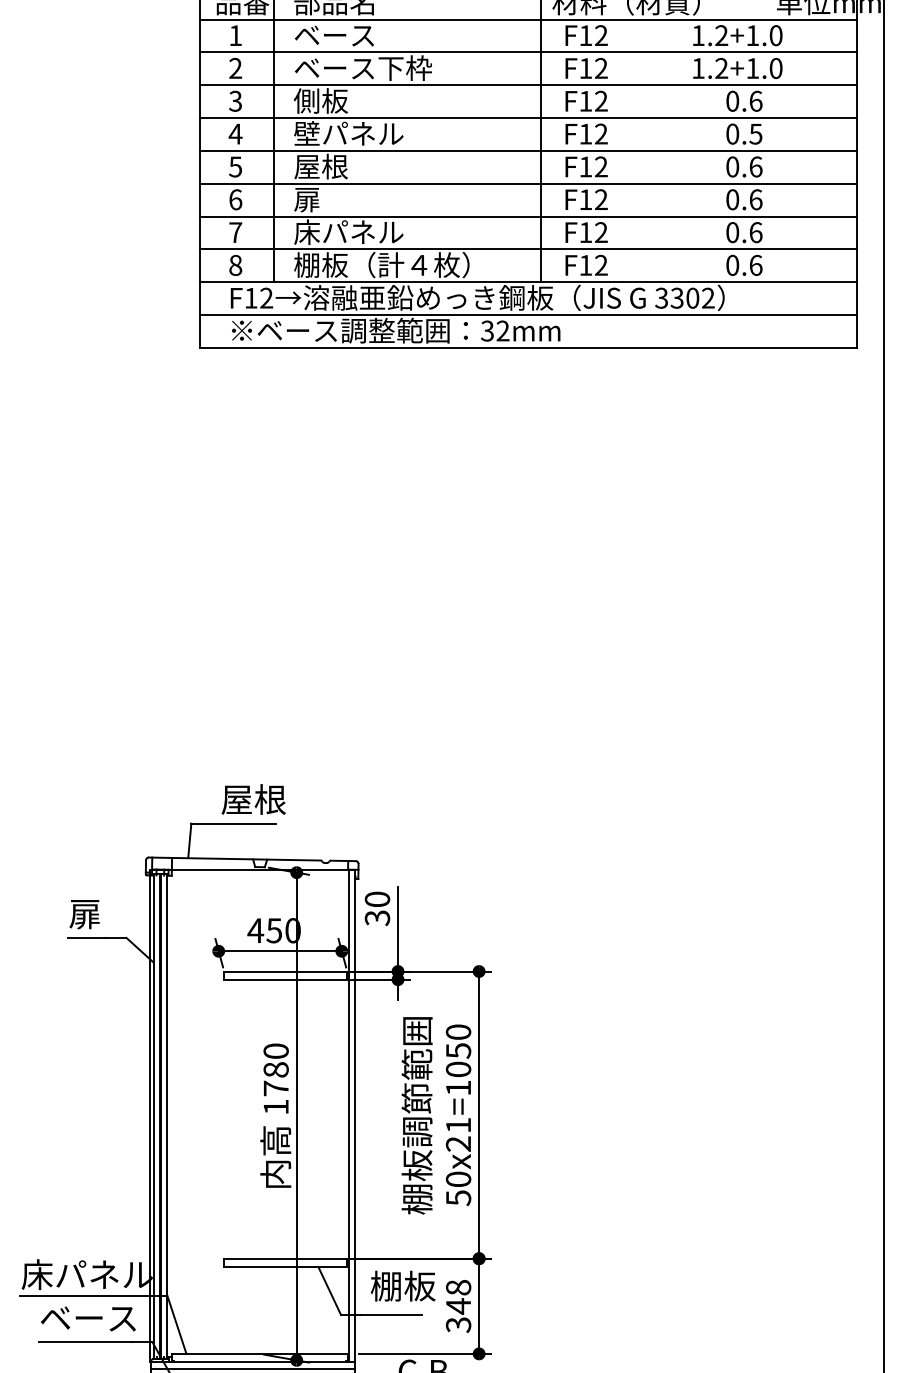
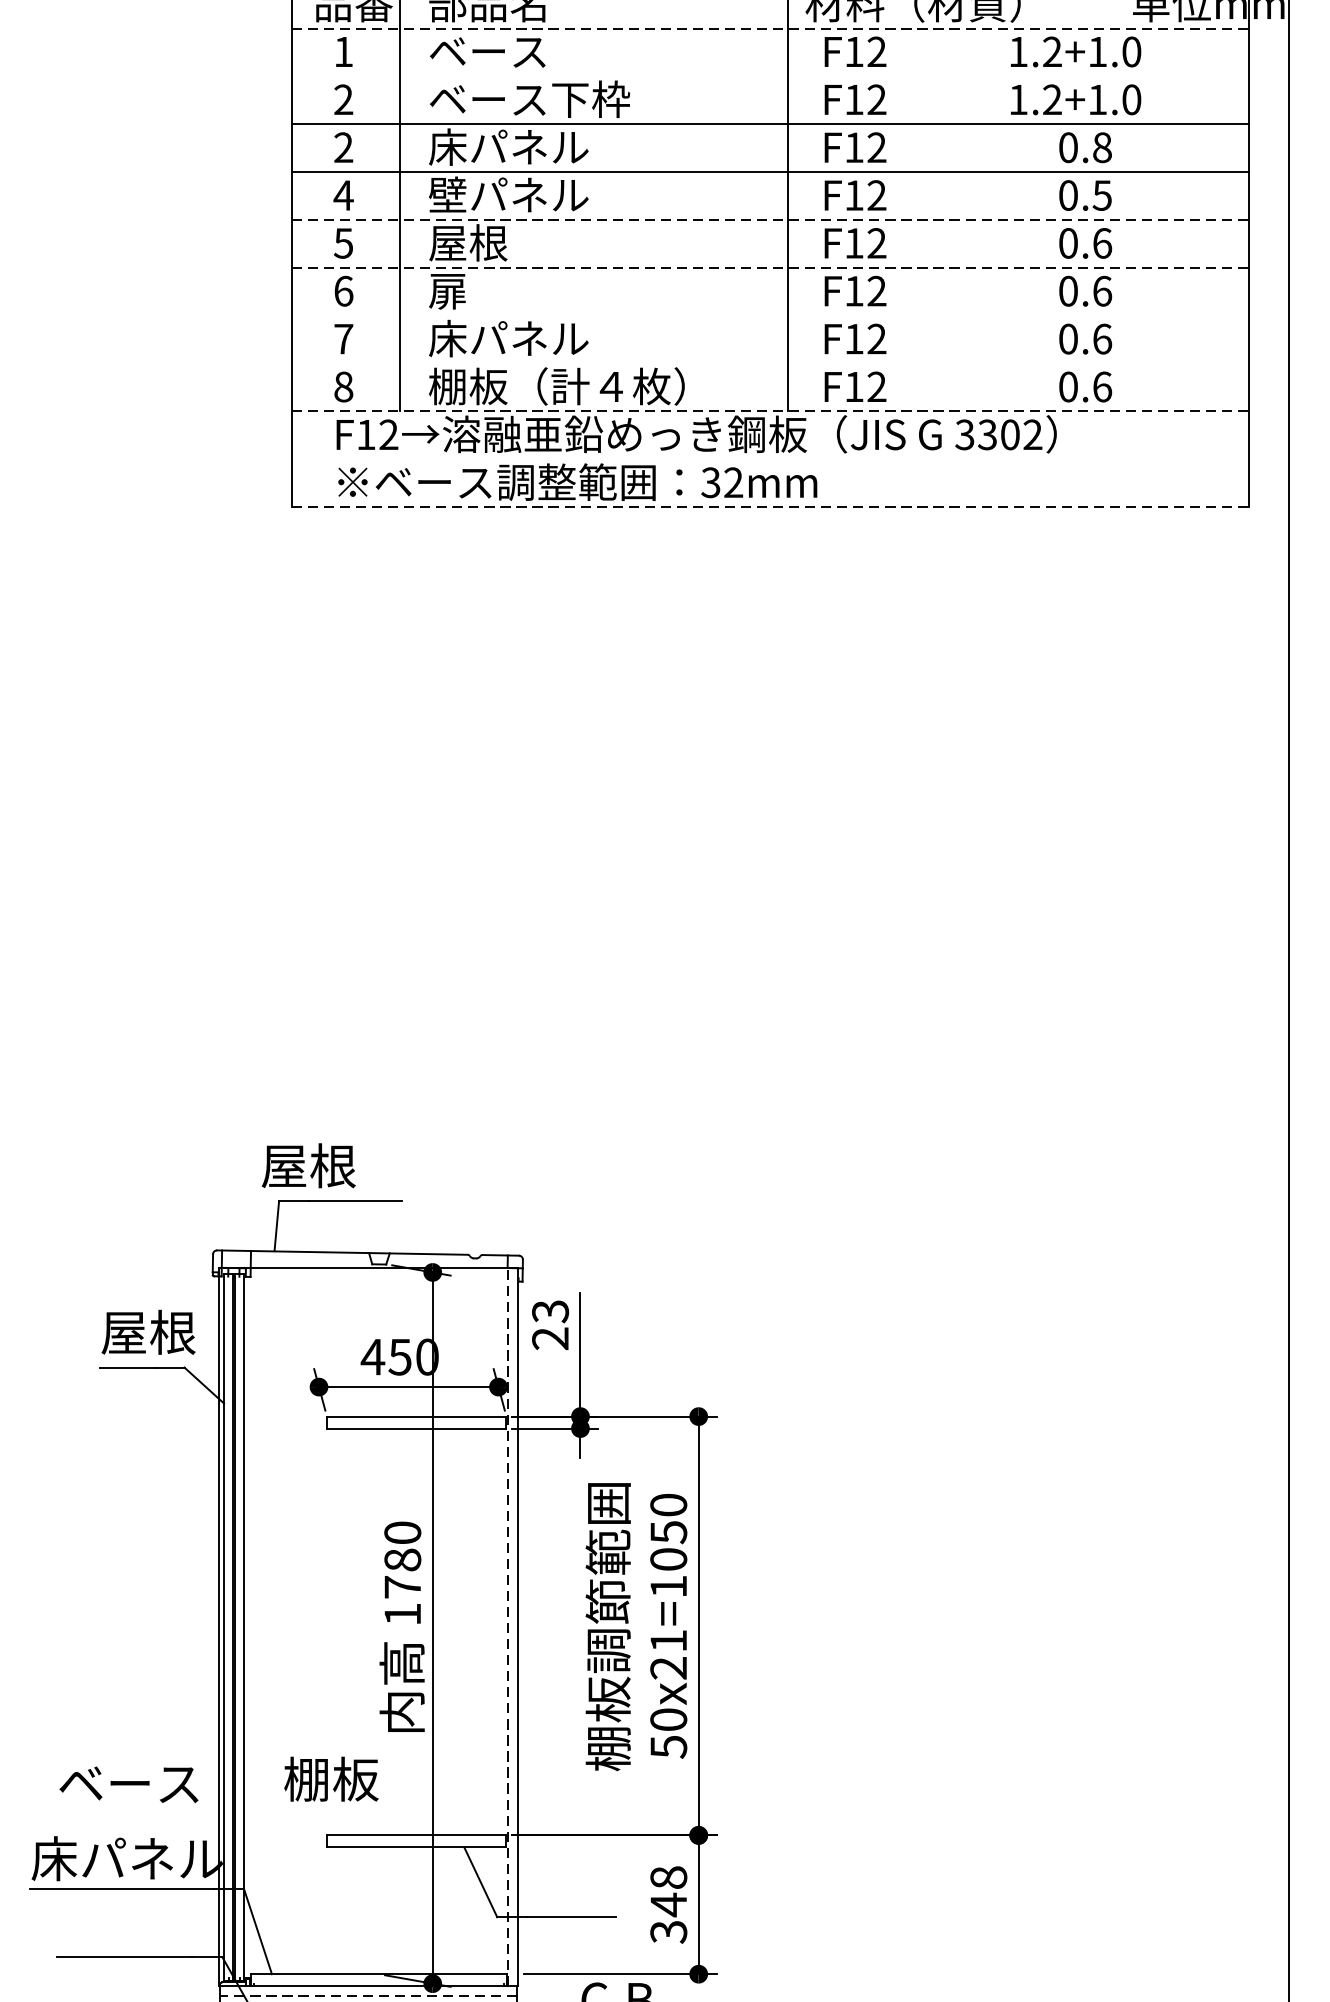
line: (528, 19) -> (770, 28), solid -> dashed
line: (528, 52) -> (770, 76), removed
text: (348, 100) -> (508, 146), 側板 -> 床パネル
text: (755, 100) -> (1101, 146), 0.6 -> 0.8
text: (235, 101) -> (343, 147), 3 -> 2
line: (528, 150) -> (770, 219), solid -> dashed
line: (528, 183) -> (770, 267), solid -> dashed
line: (528, 216) -> (770, 315), removed
line: (528, 249) -> (770, 363), removed
line: (528, 282) -> (770, 411), solid -> dashed
line: (528, 315) -> (770, 460), removed
line: (528, 347) -> (770, 506), solid -> dashed
text: (253, 799) -> (308, 1165), moved
text: (377, 908) -> (550, 1324), 30 -> 23
text: (101, 913) -> (148, 1332), 扉 -> 屋根
line: (348, 1115) -> (508, 1626), solid -> dashed
text: (403, 1285) -> (331, 1778), moved
text: (88, 1318) -> (129, 1784), moved
line: (252, 1368) -> (368, 1995), solid -> dashed

